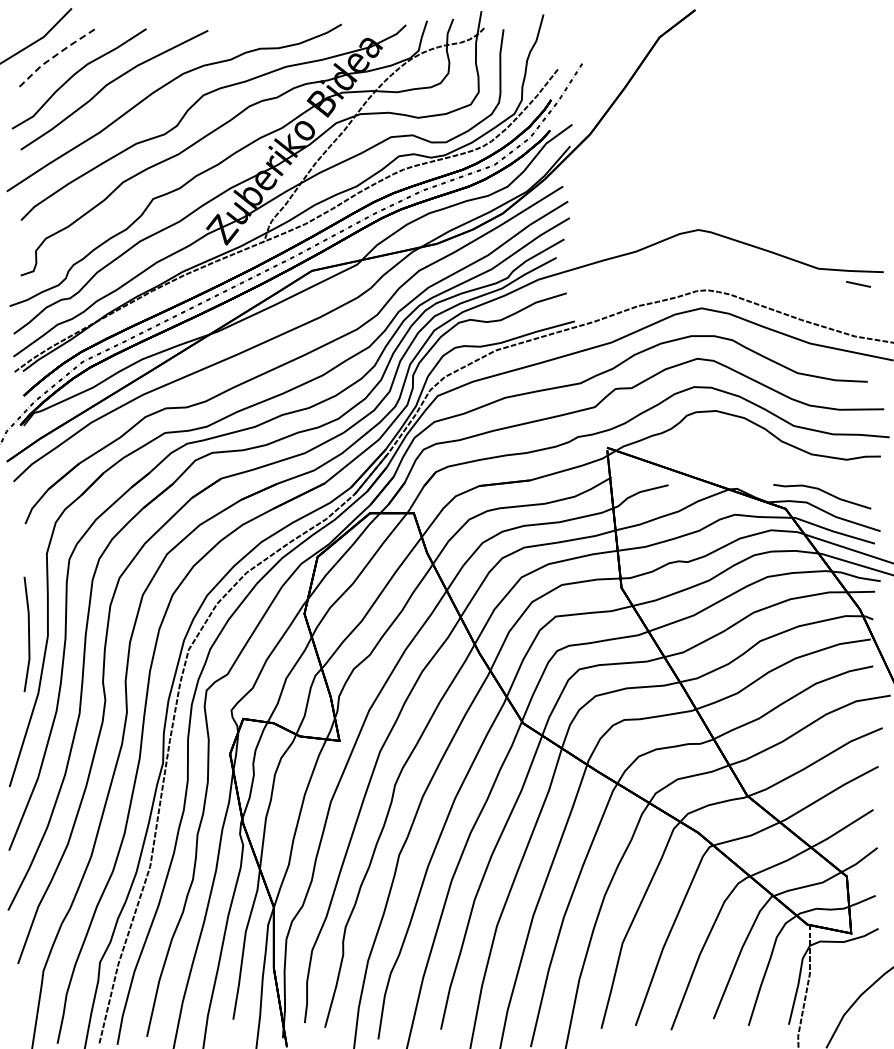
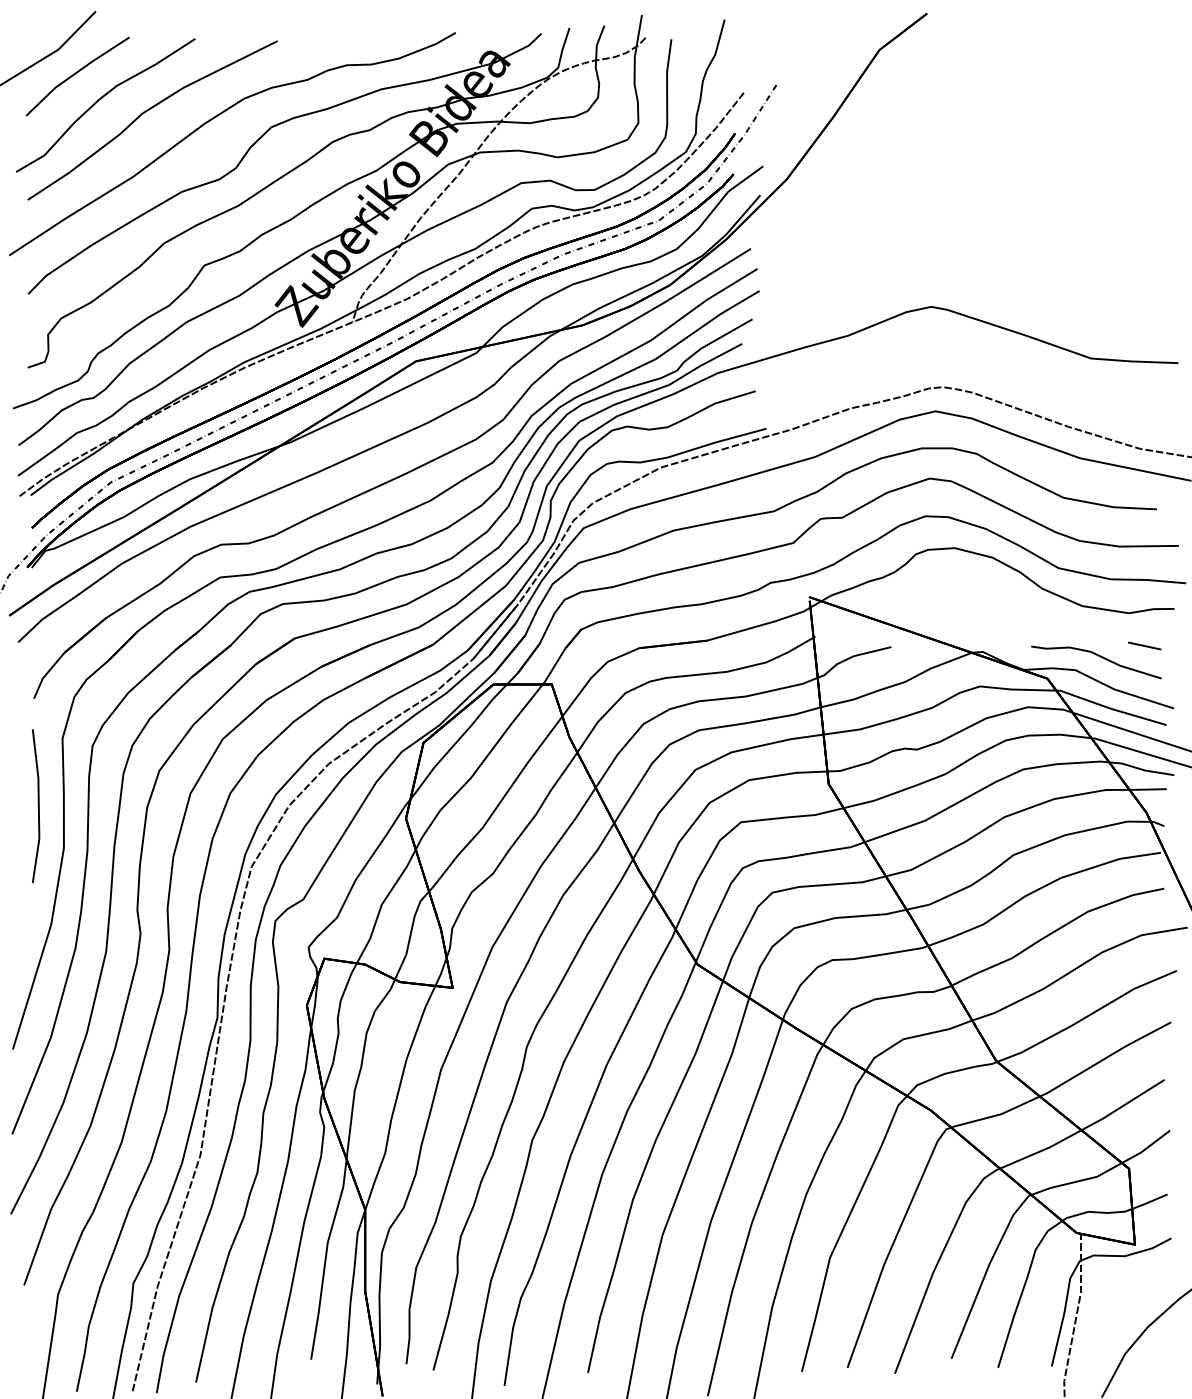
line: (56, 54) -> (75, 72), dashed -> solid
line: (858, 284) -> (1144, 646), moved
line: (28, 634) -> (38, 806), moved

